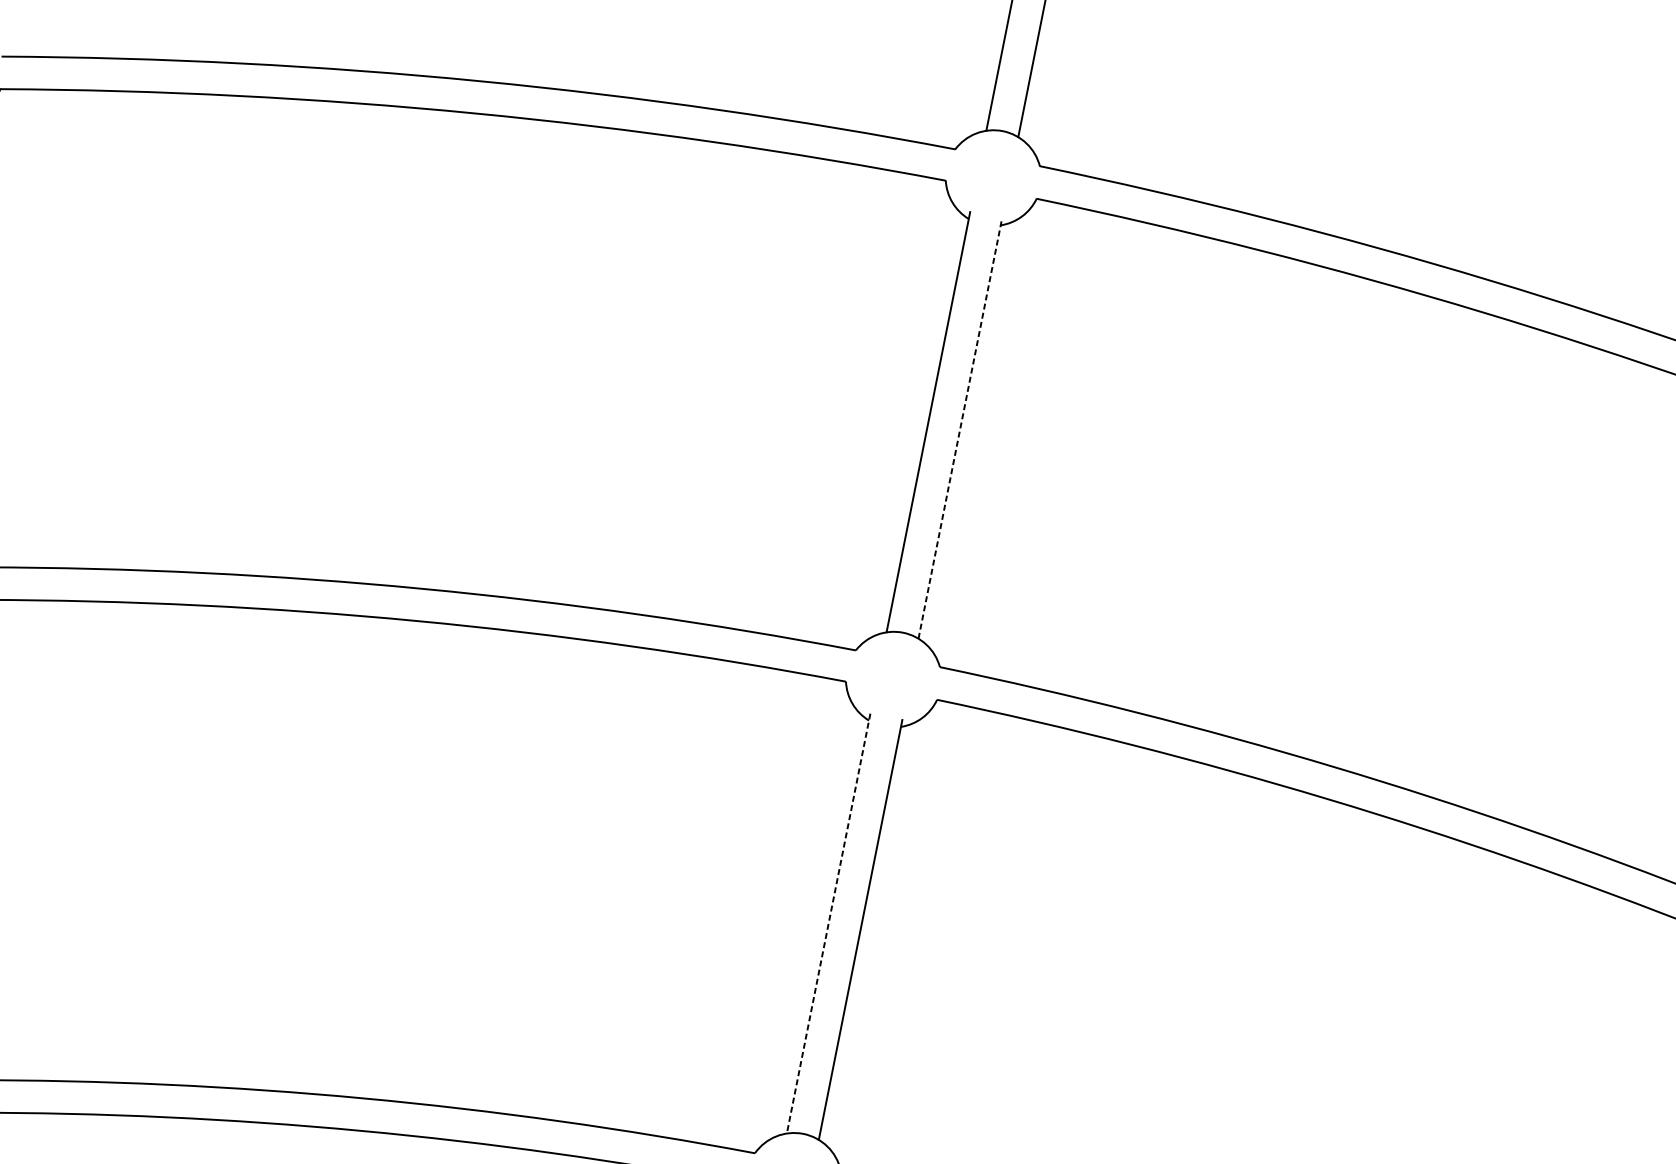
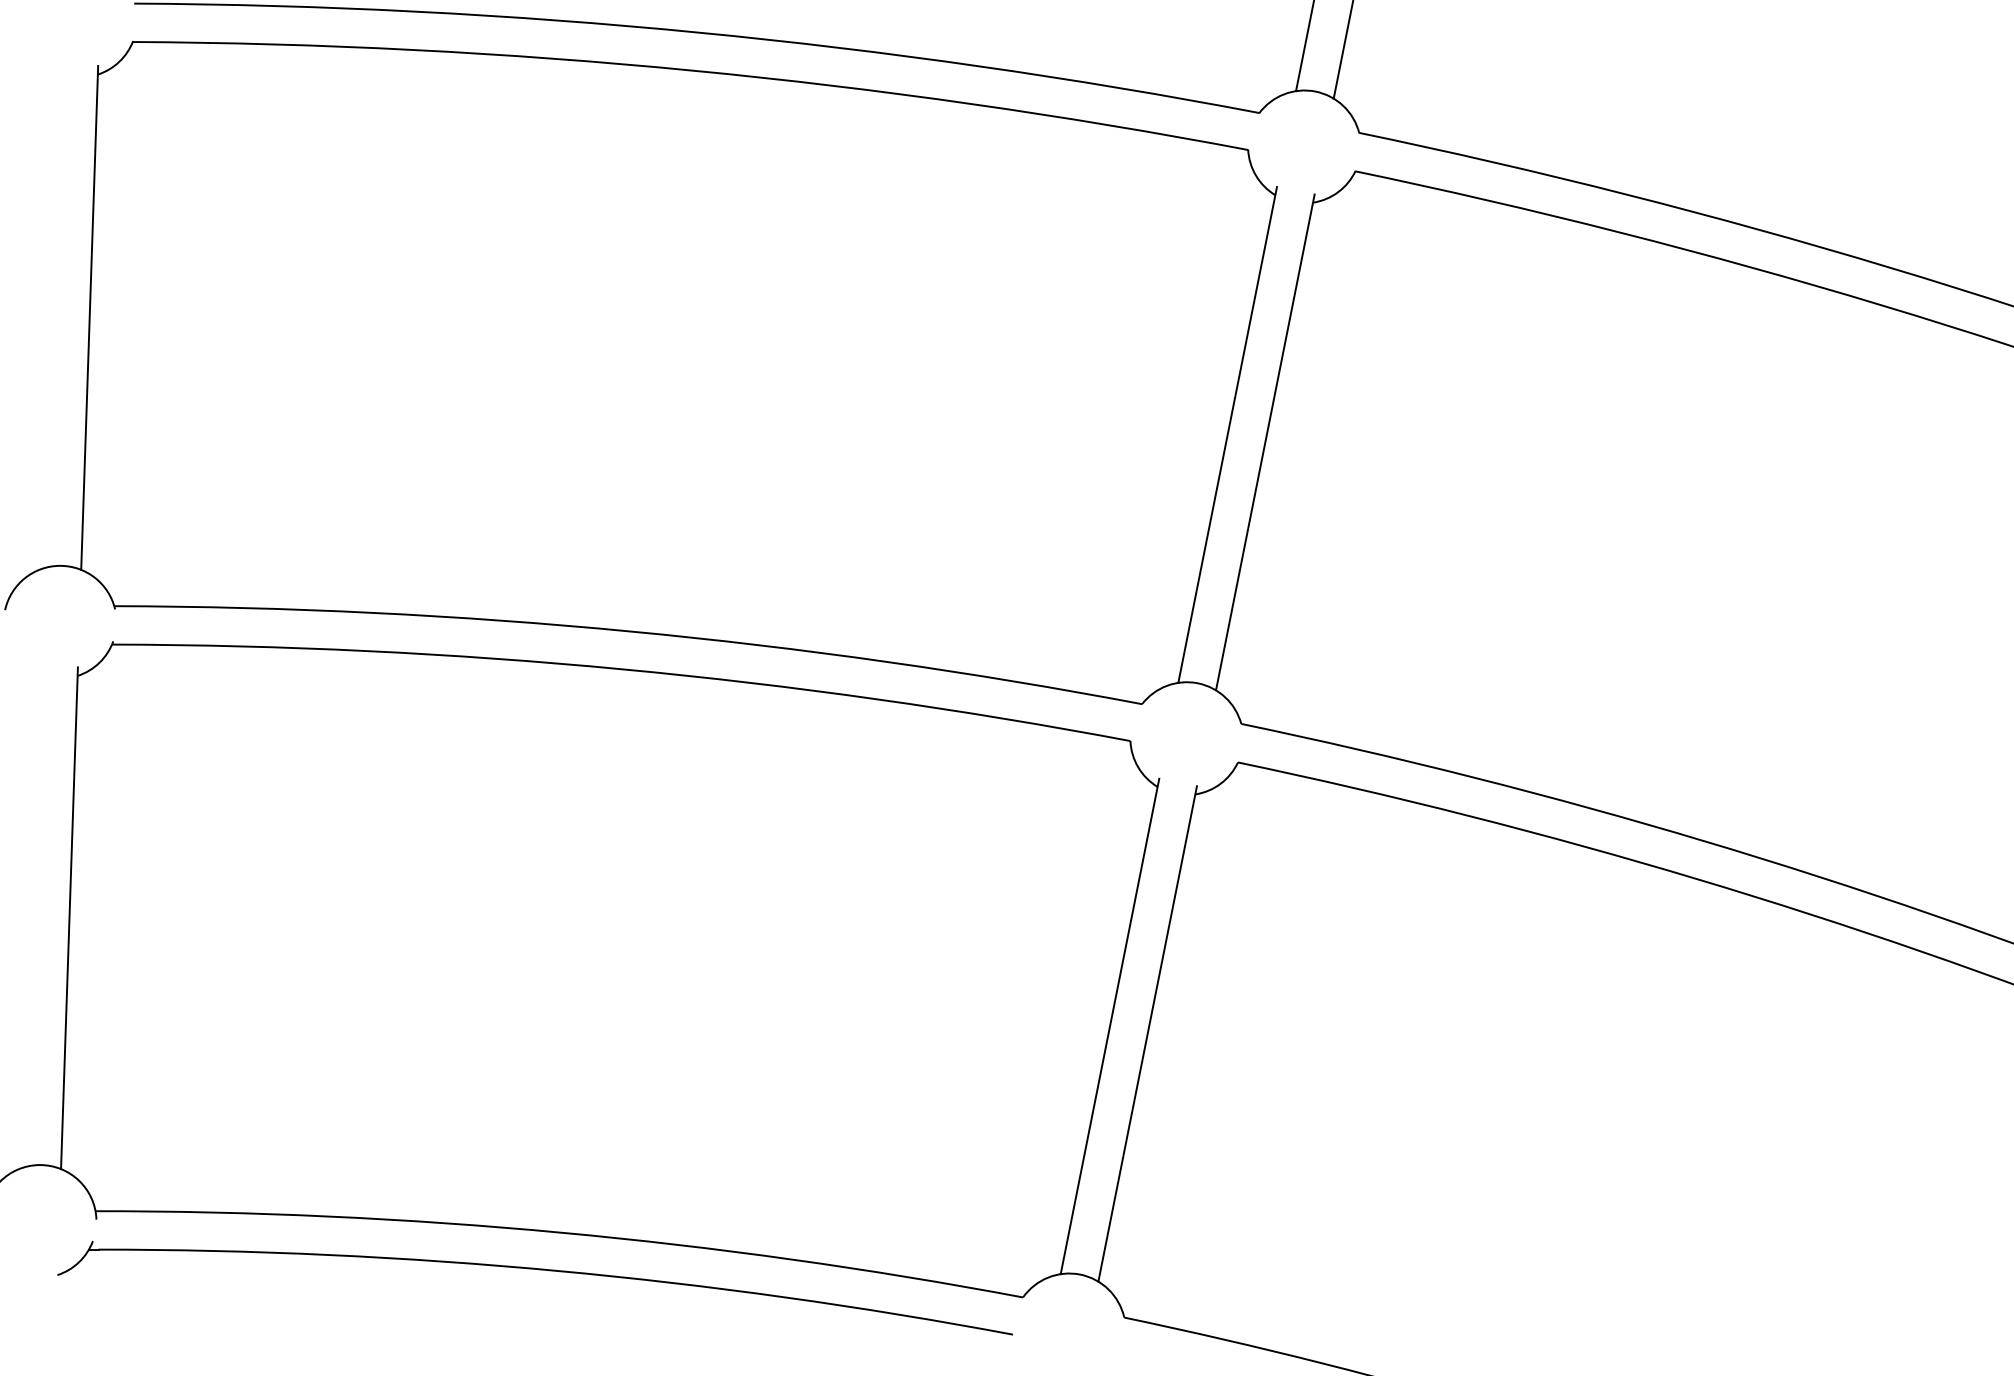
line: (960, 428) -> (1265, 442), dashed -> solid
line: (828, 923) -> (1109, 1026), dashed -> solid

